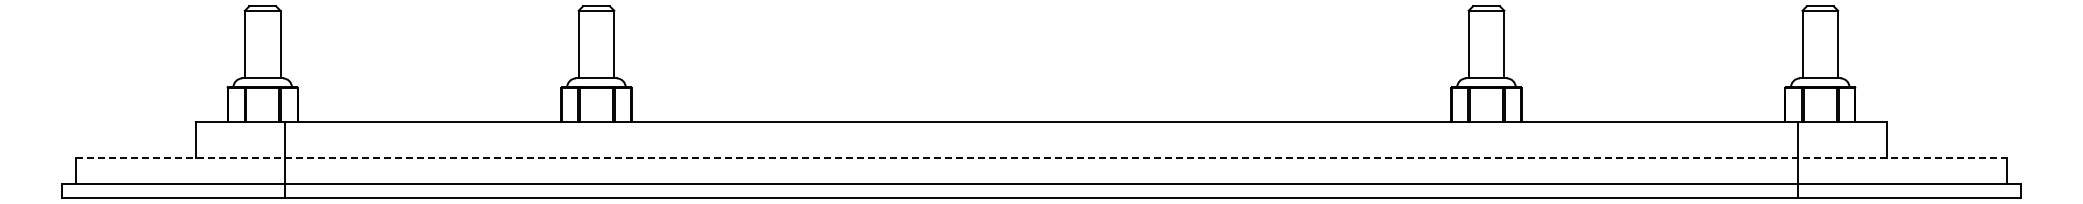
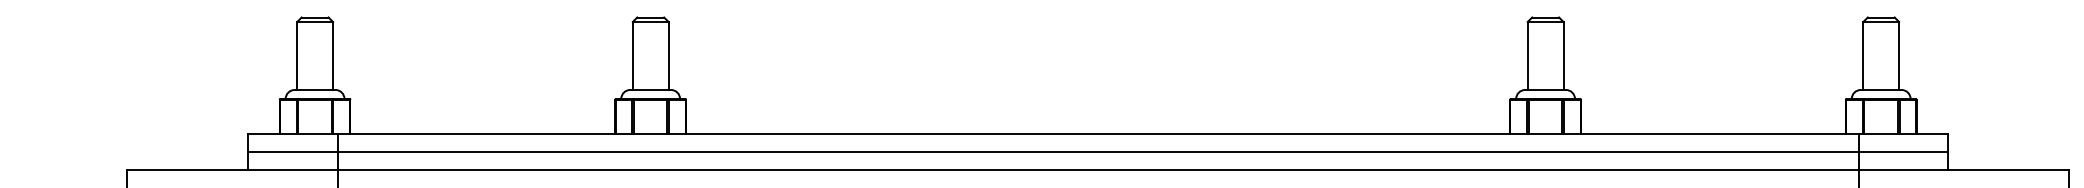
line: (1041, 139) -> (1098, 151), added
line: (1041, 157) -> (1098, 169), dashed -> solid

